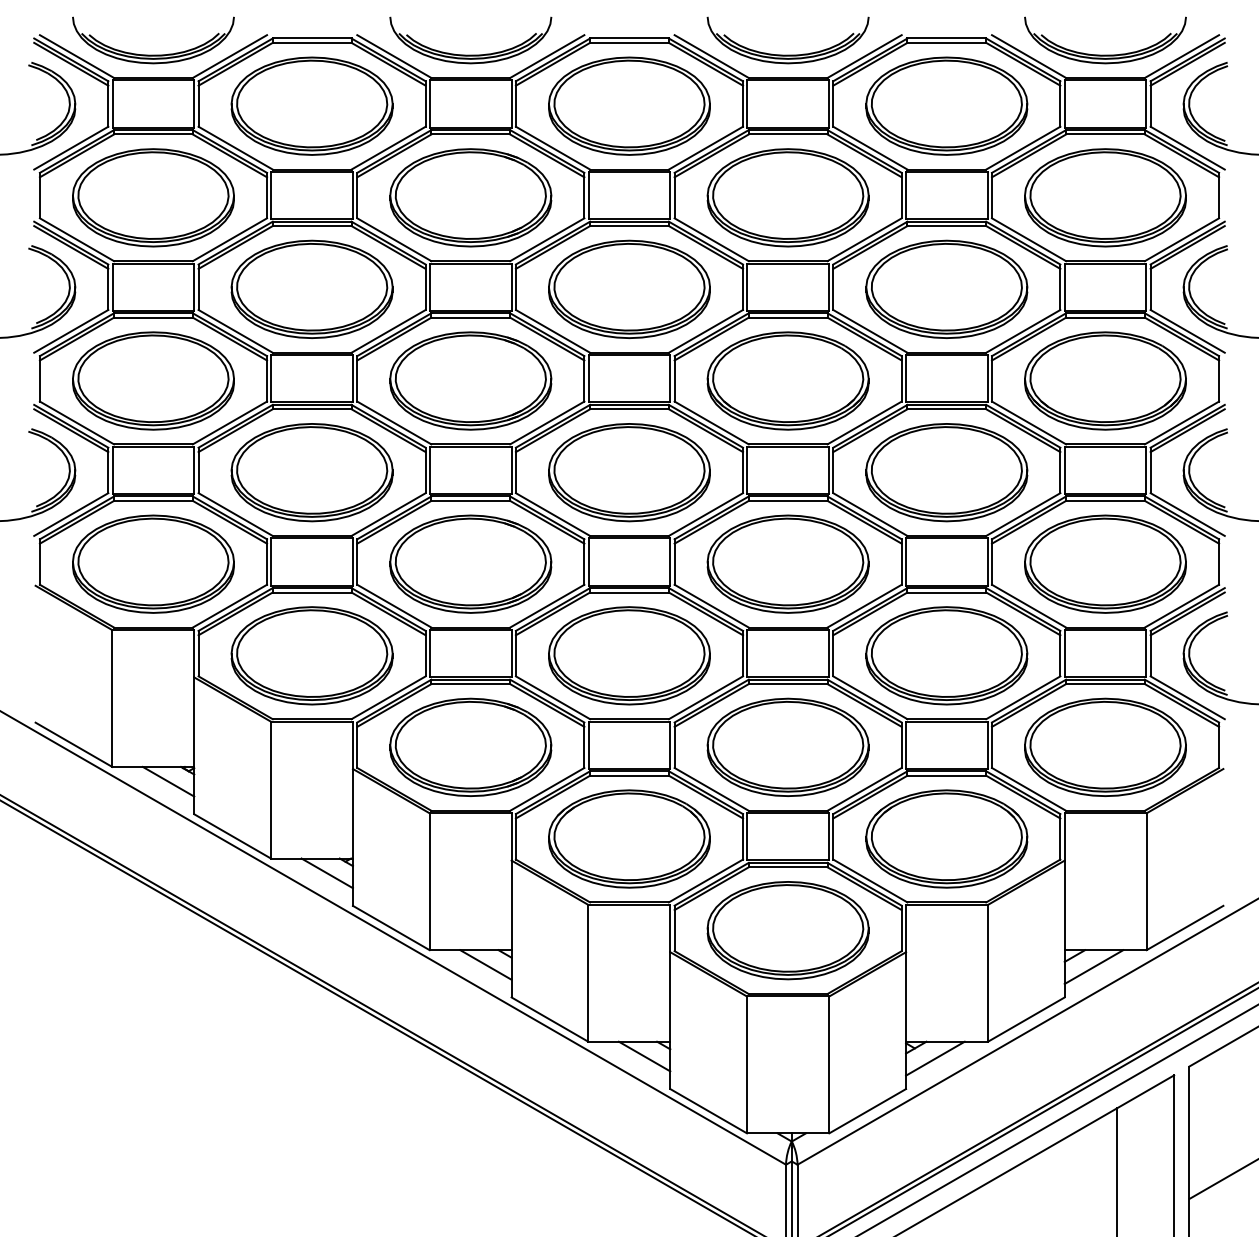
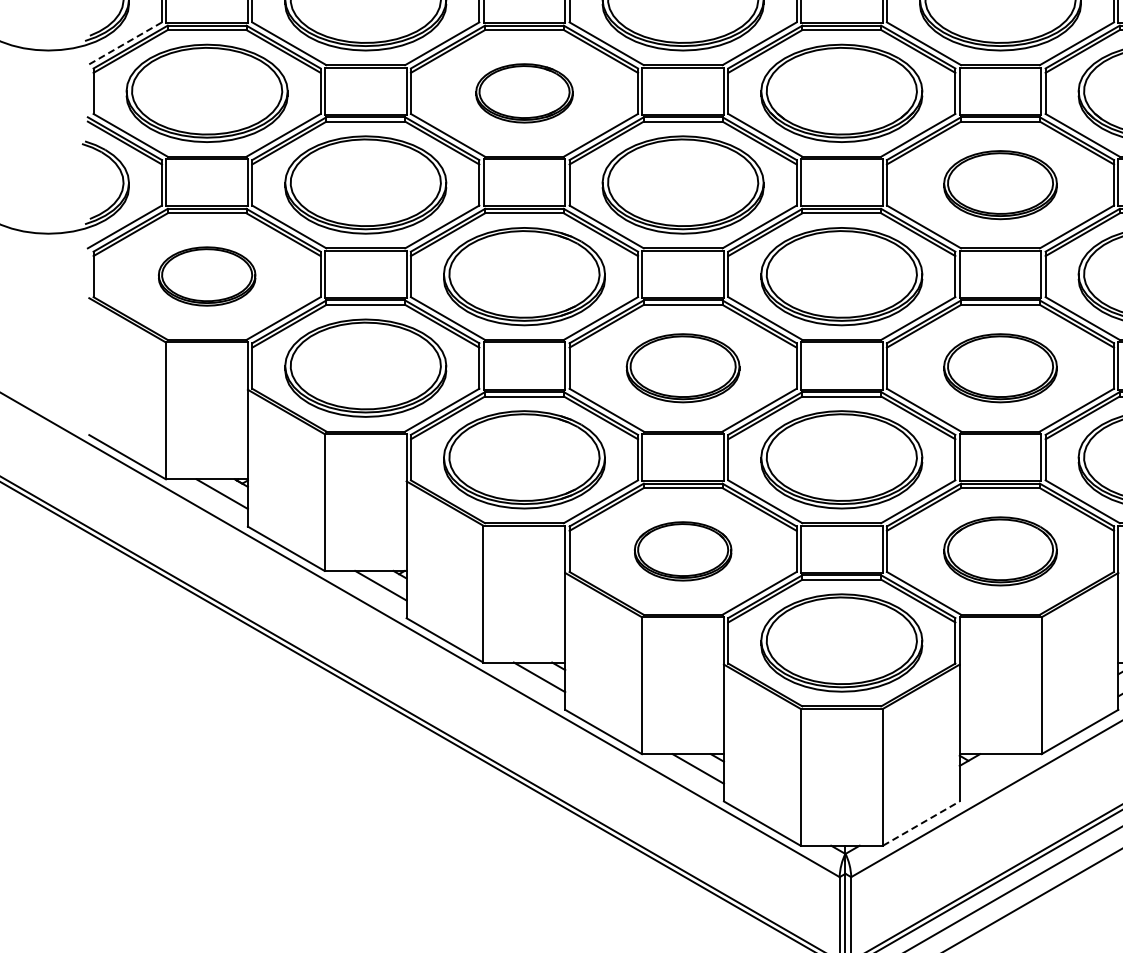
line: (71, 331) -> (125, 43), solid -> dashed
part: (470, 380) -> (524, 92), size x0.6
part: (946, 472) -> (1000, 184), size x0.7
part: (153, 563) -> (207, 275), size x0.6
part: (629, 655) -> (683, 367), size x0.7
part: (946, 655) -> (1000, 367), size x0.7
part: (629, 838) -> (683, 550), size x0.6
part: (946, 838) -> (1000, 550), size x0.7
line: (935, 1058) -> (989, 770), removed
line: (868, 1110) -> (922, 822), solid -> dashed

